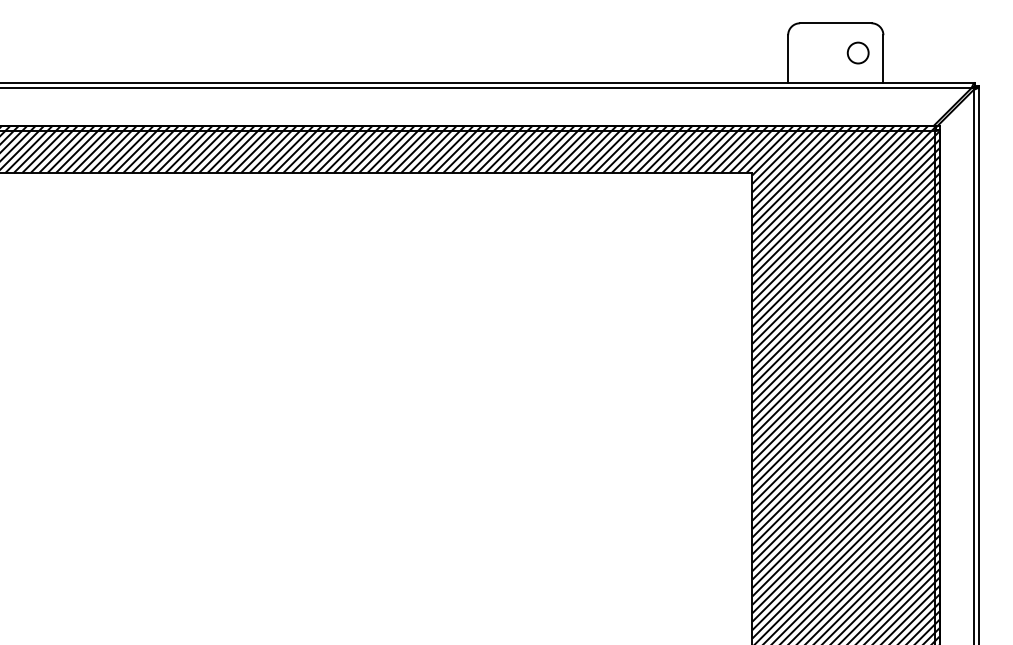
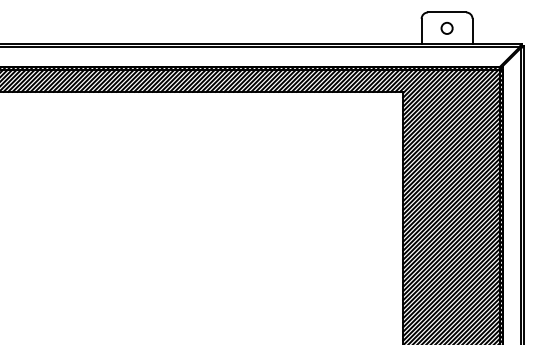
circle: (857, 53) -> (446, 28), moved

